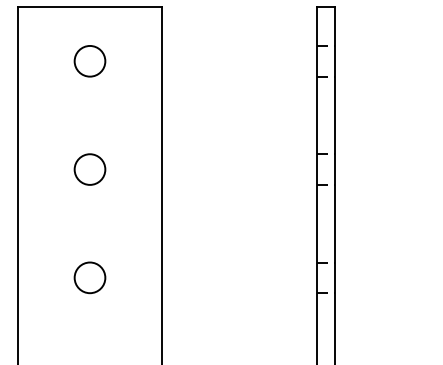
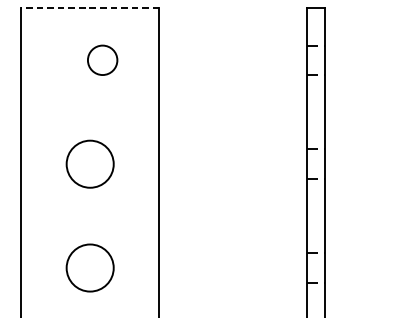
line: (89, 7) -> (89, 8), solid -> dashed
circle: (89, 61) -> (102, 60), moved
circle: (89, 169) -> (89, 164), size x1.6
circle: (89, 277) -> (89, 267), size x1.6

